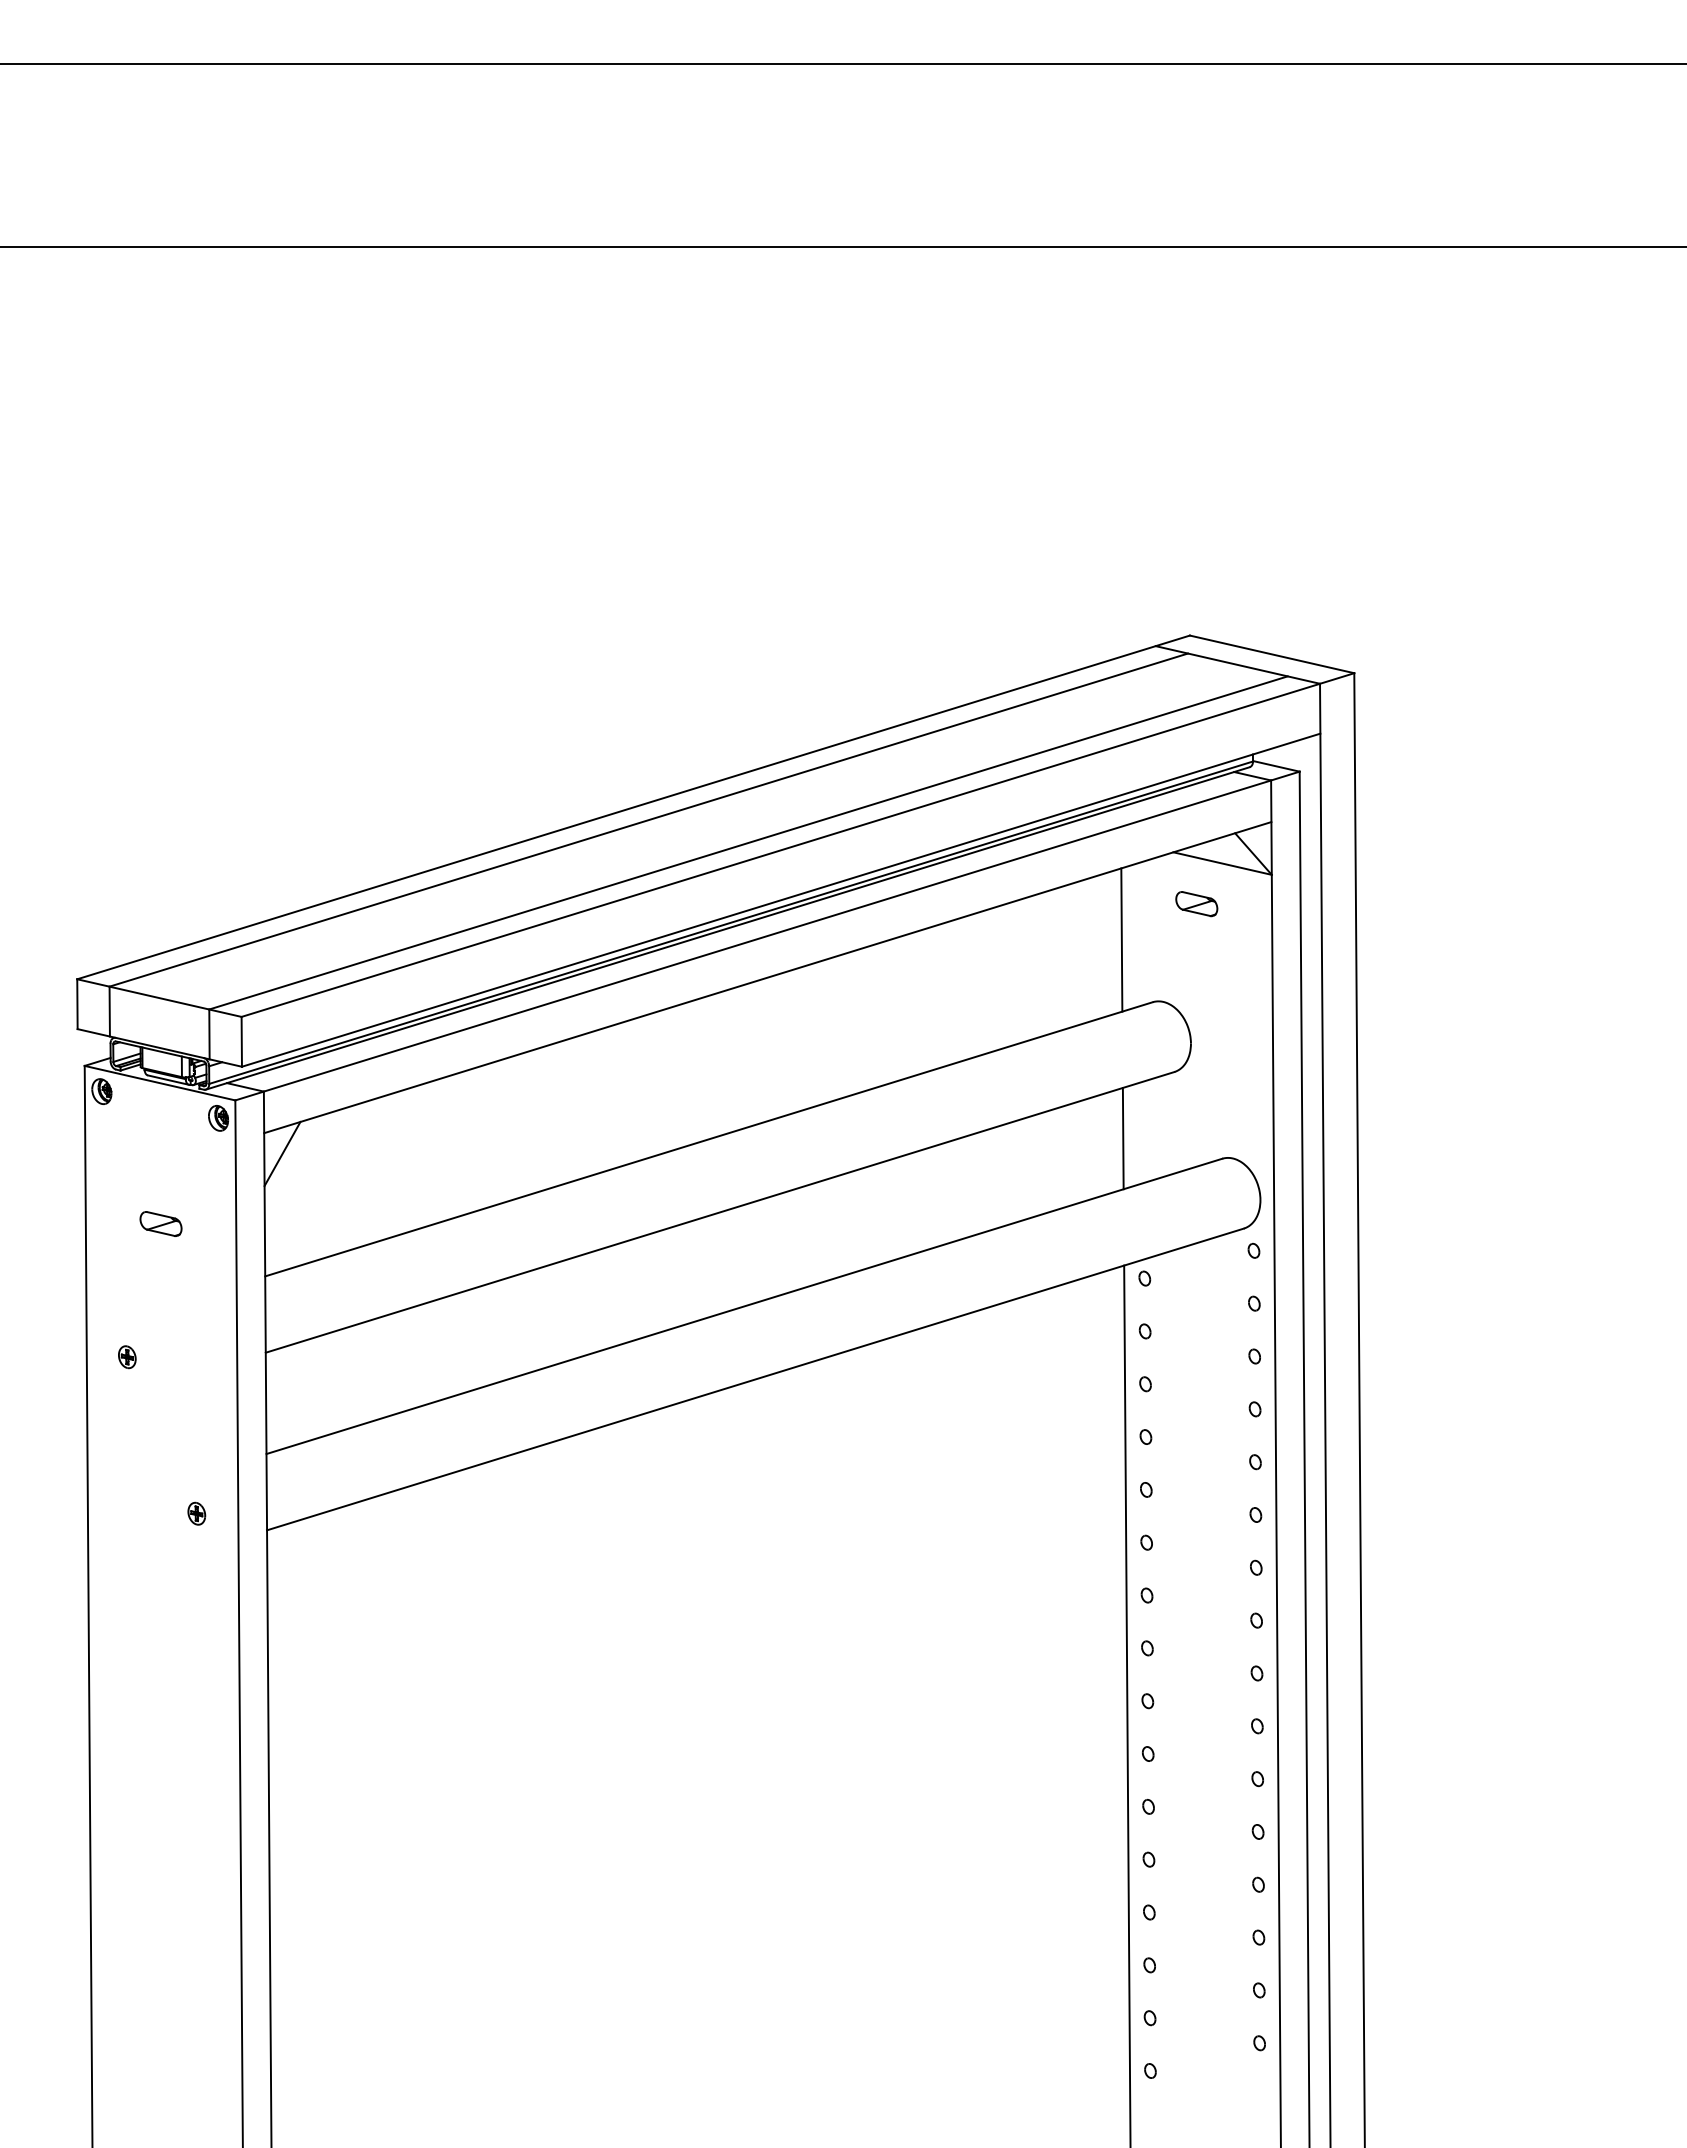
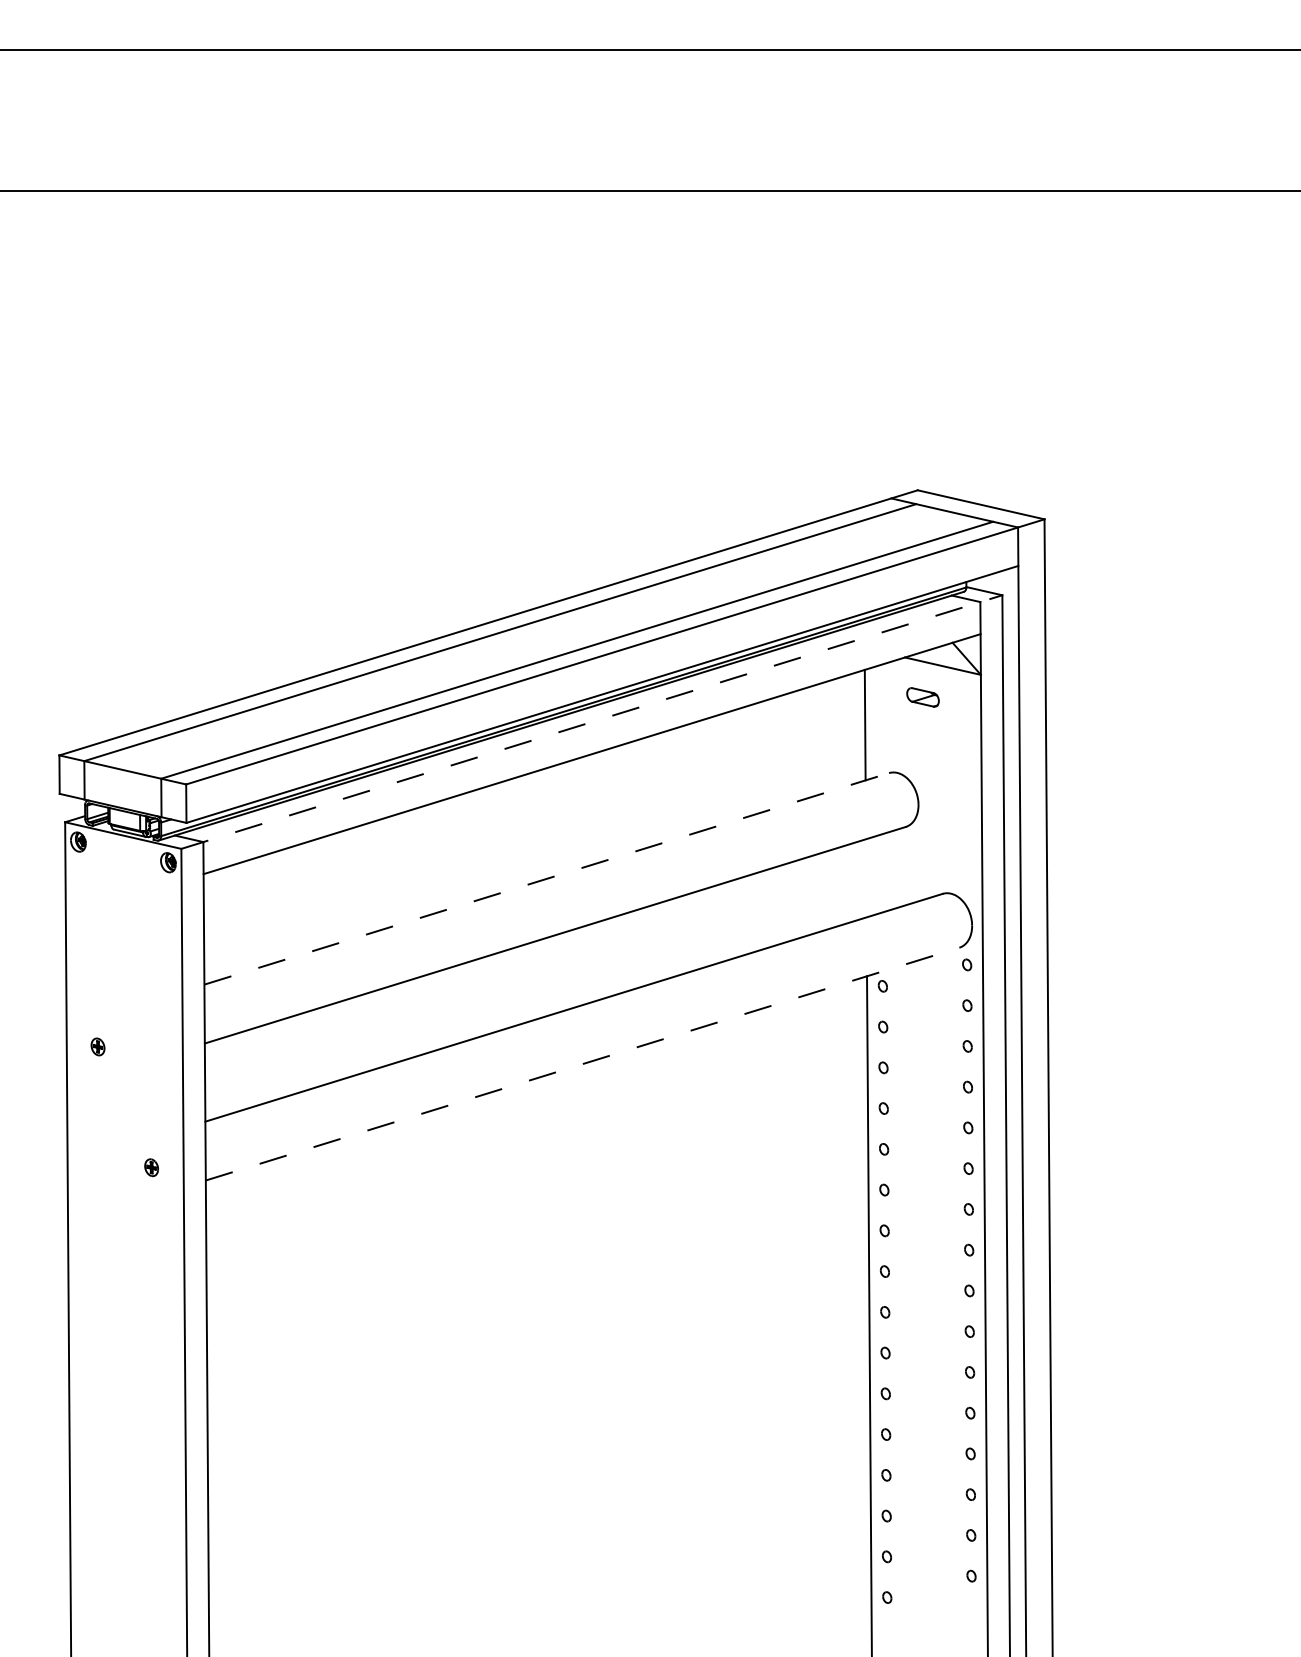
line: (767, 936) -> (591, 722), solid -> dashed
line: (1122, 1138) -> (865, 878), removed
line: (709, 1139) -> (547, 879), solid -> dashed
line: (282, 1153) -> (217, 889), removed
part: (160, 1223) -> (123, 943), removed
line: (755, 1379) -> (582, 1064), solid -> dashed

